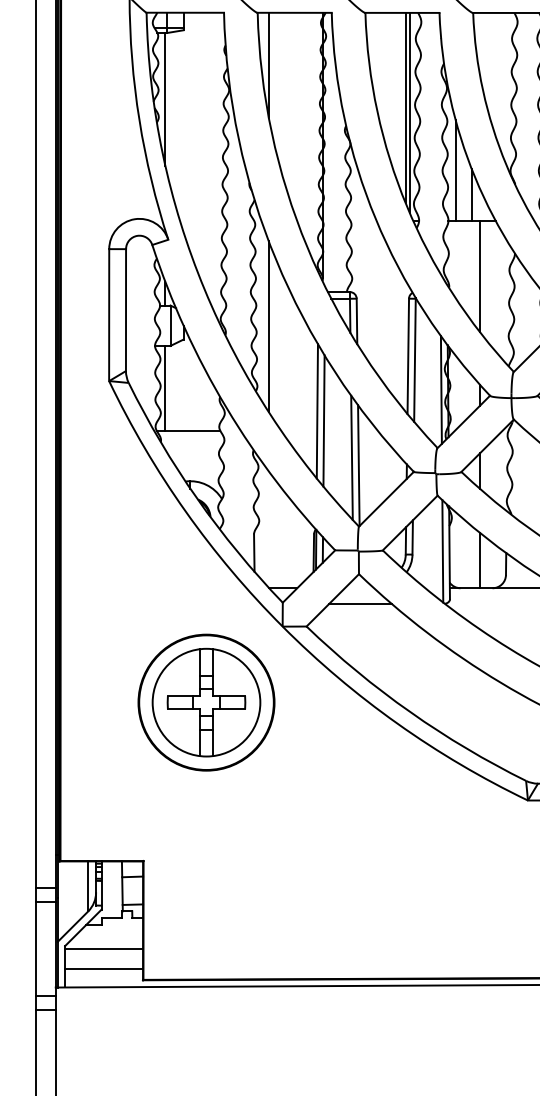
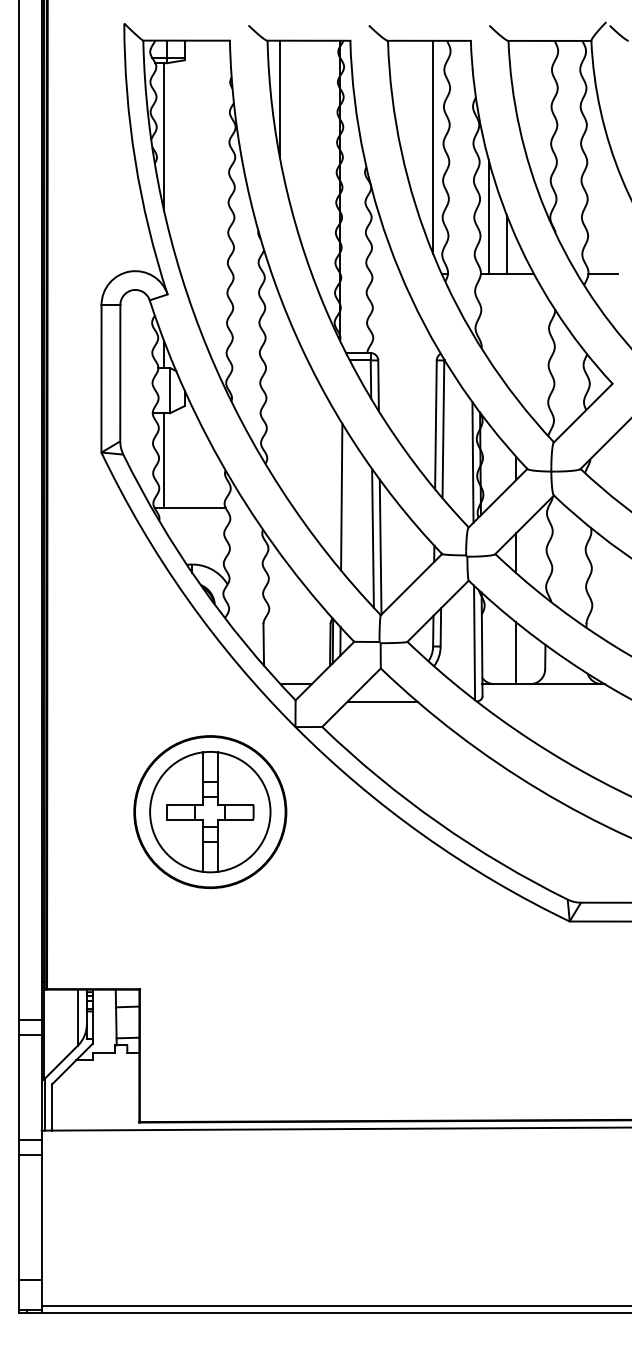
line: (409, 112) -> (437, 152), removed
line: (480, 276) -> (516, 335), removed
line: (269, 326) -> (280, 391), removed
line: (316, 411) -> (333, 486), removed
line: (103, 948) -> (95, 1087), removed
line: (103, 969) -> (95, 1110), removed

